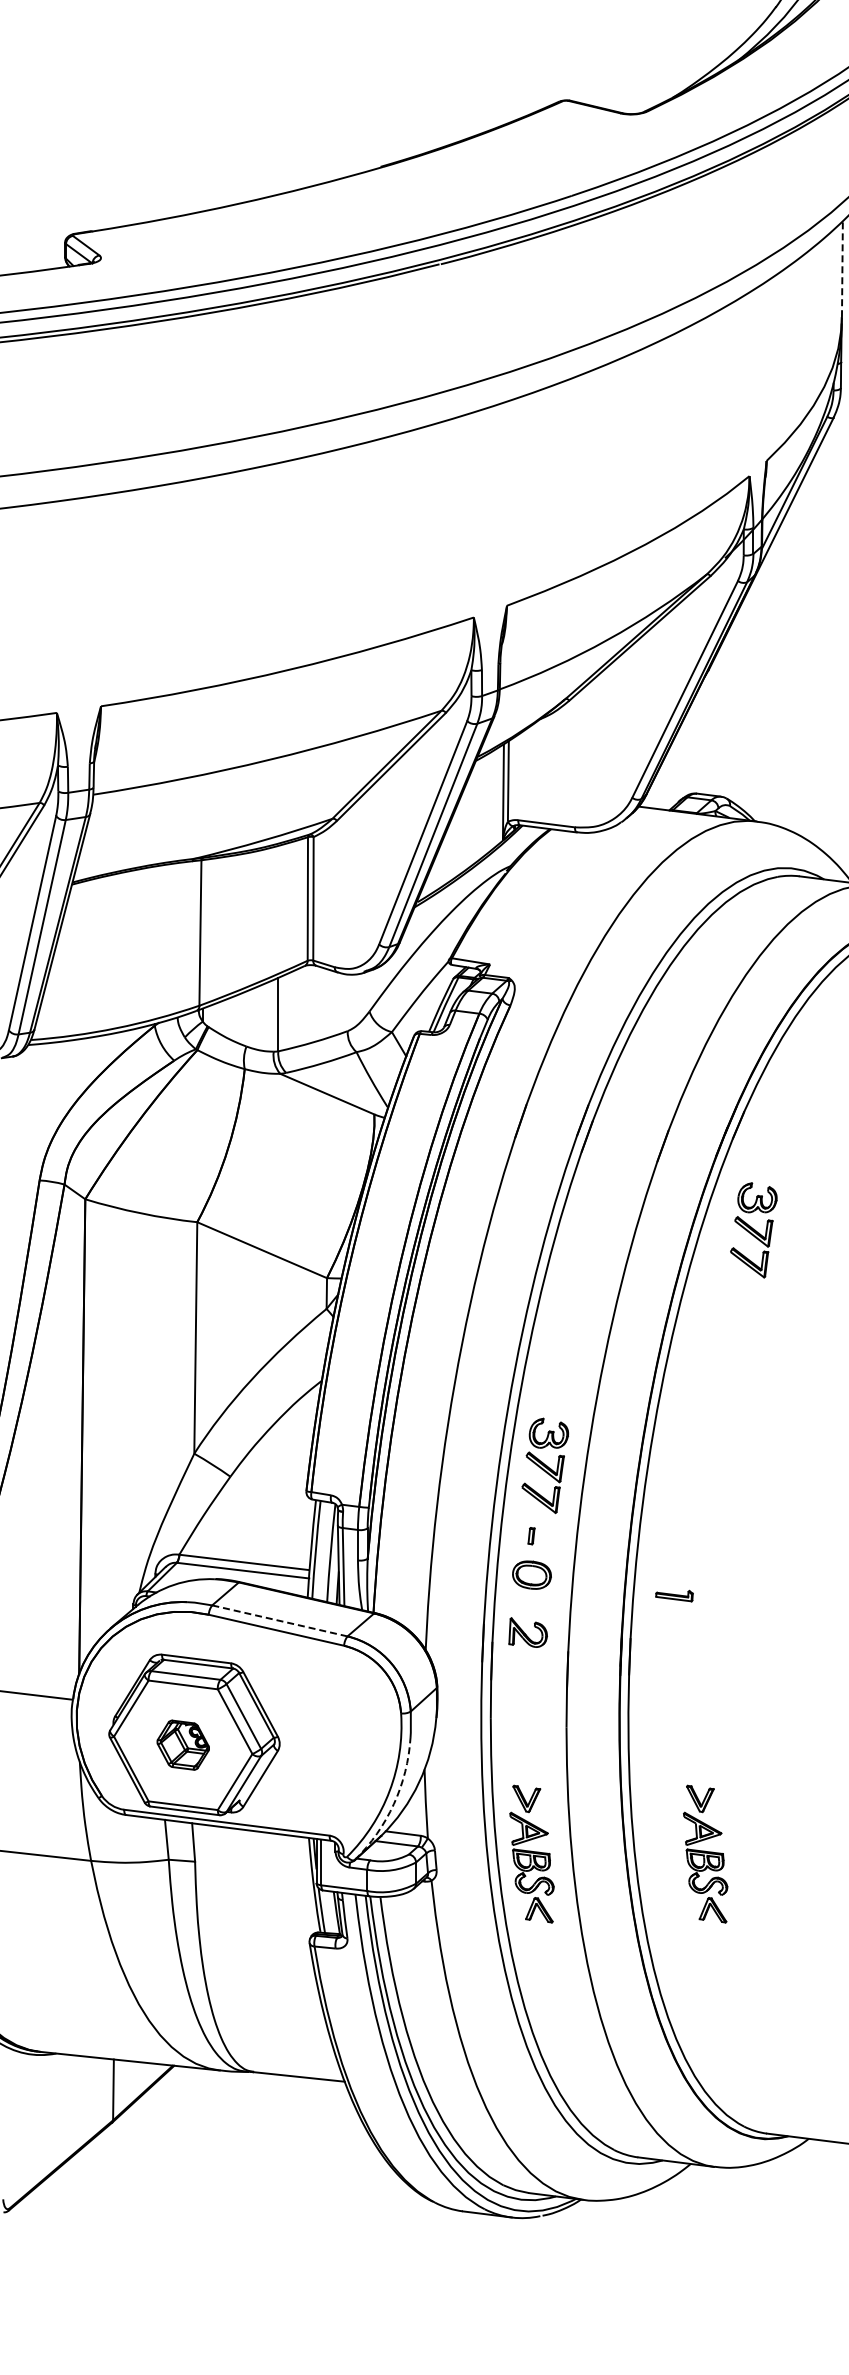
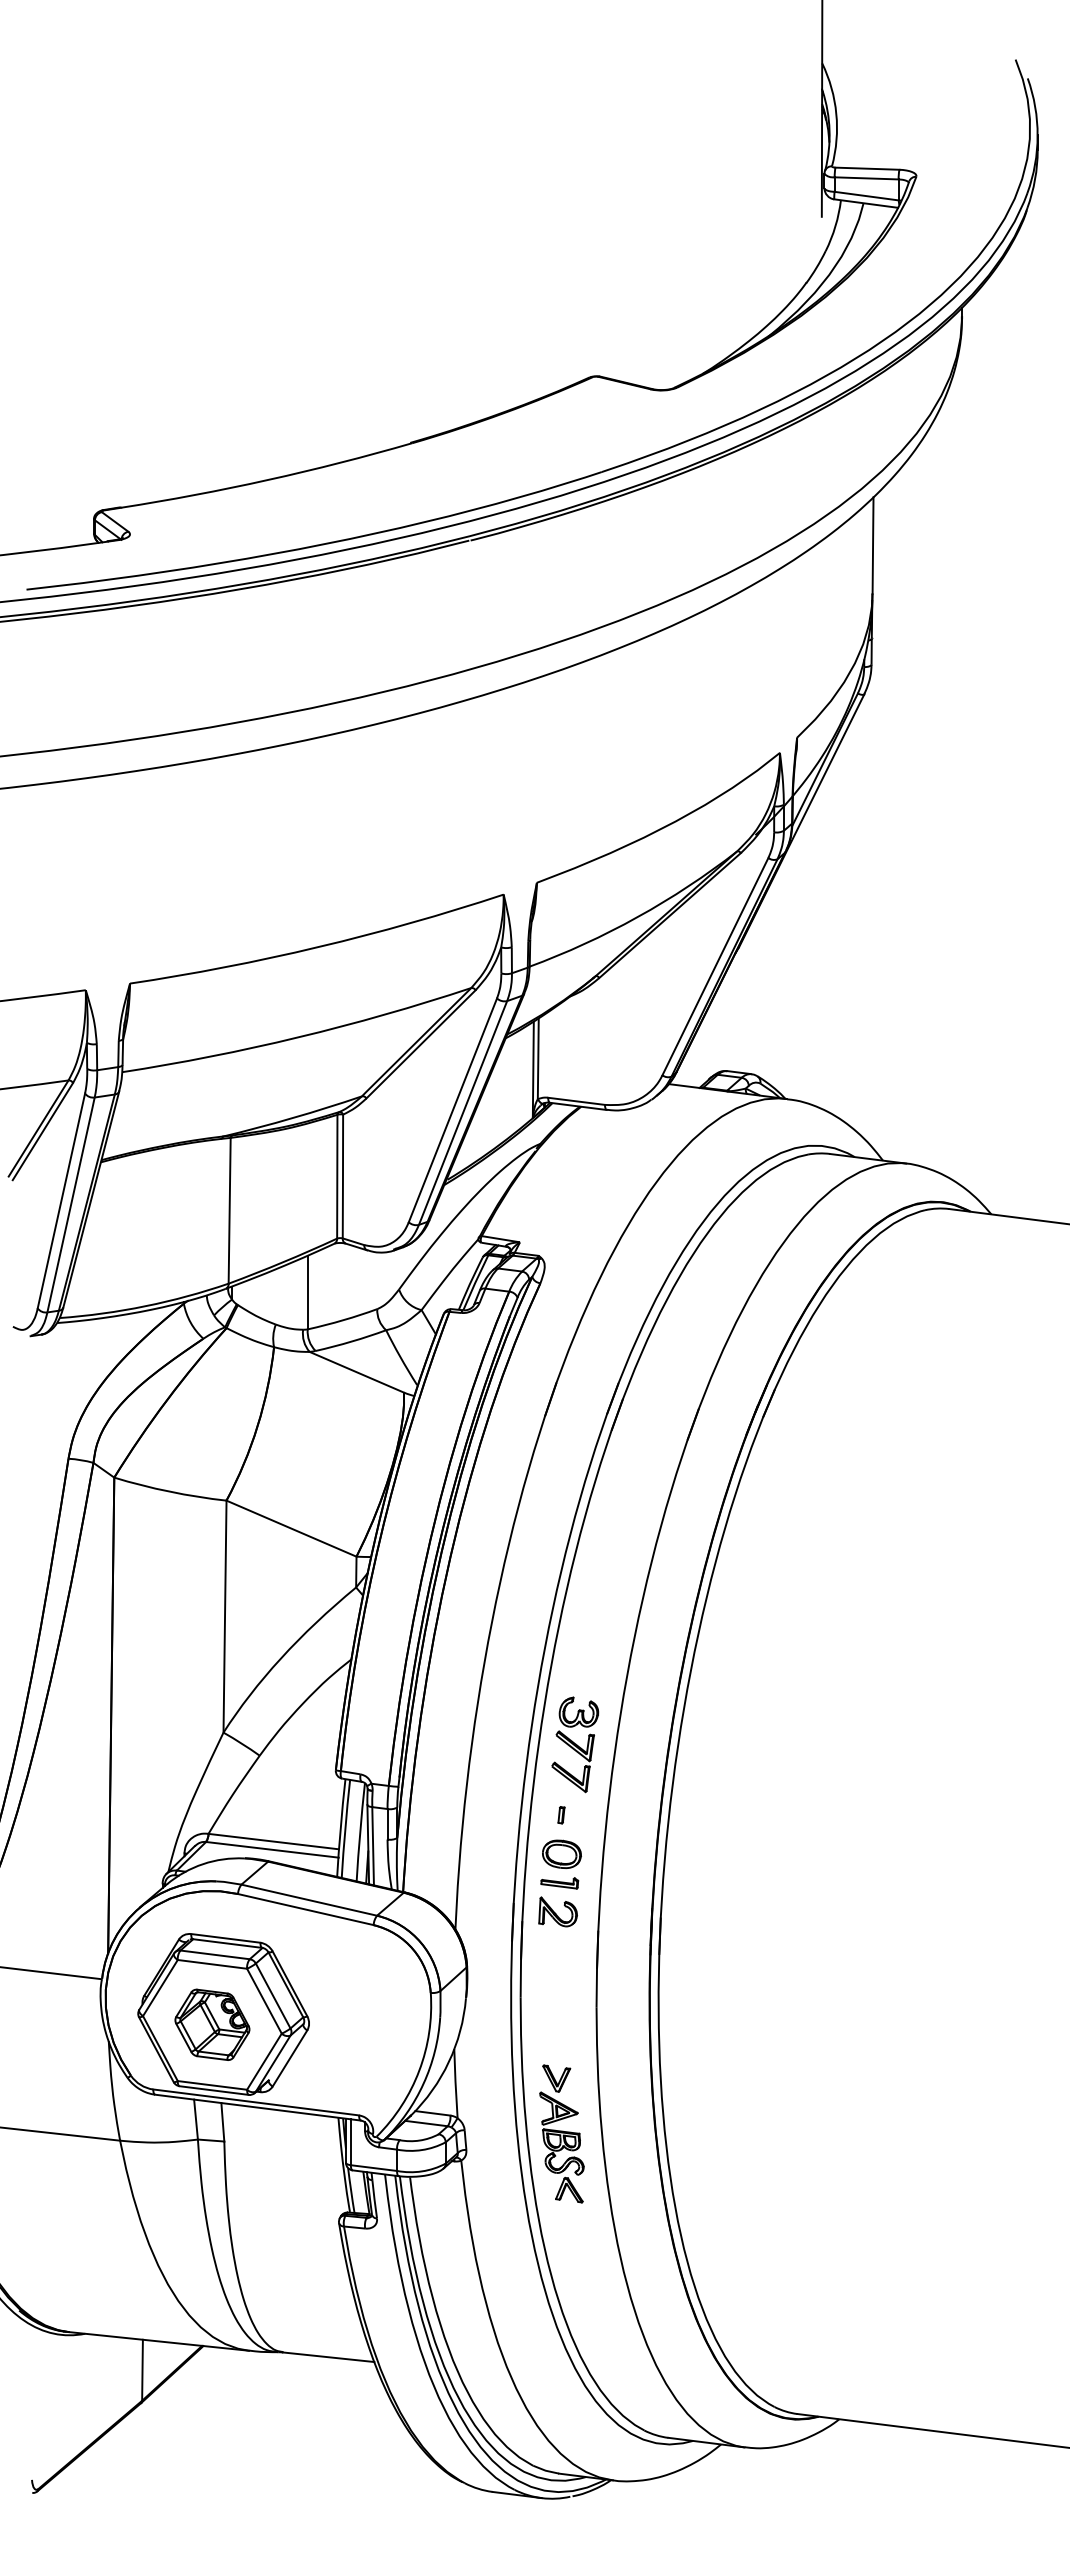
line: (842, 268) -> (873, 544), dashed -> solid
part: (754, 1230) -> (784, 1508), removed
part: (674, 1596) -> (559, 1883), moved
line: (280, 1621) -> (309, 1900), dashed -> solid
part: (183, 1744) -> (212, 2024), size x1.43
arc: (393, 1803) -> (423, 2083), dashed -> solid
part: (705, 1853) -> (735, 2133), removed

